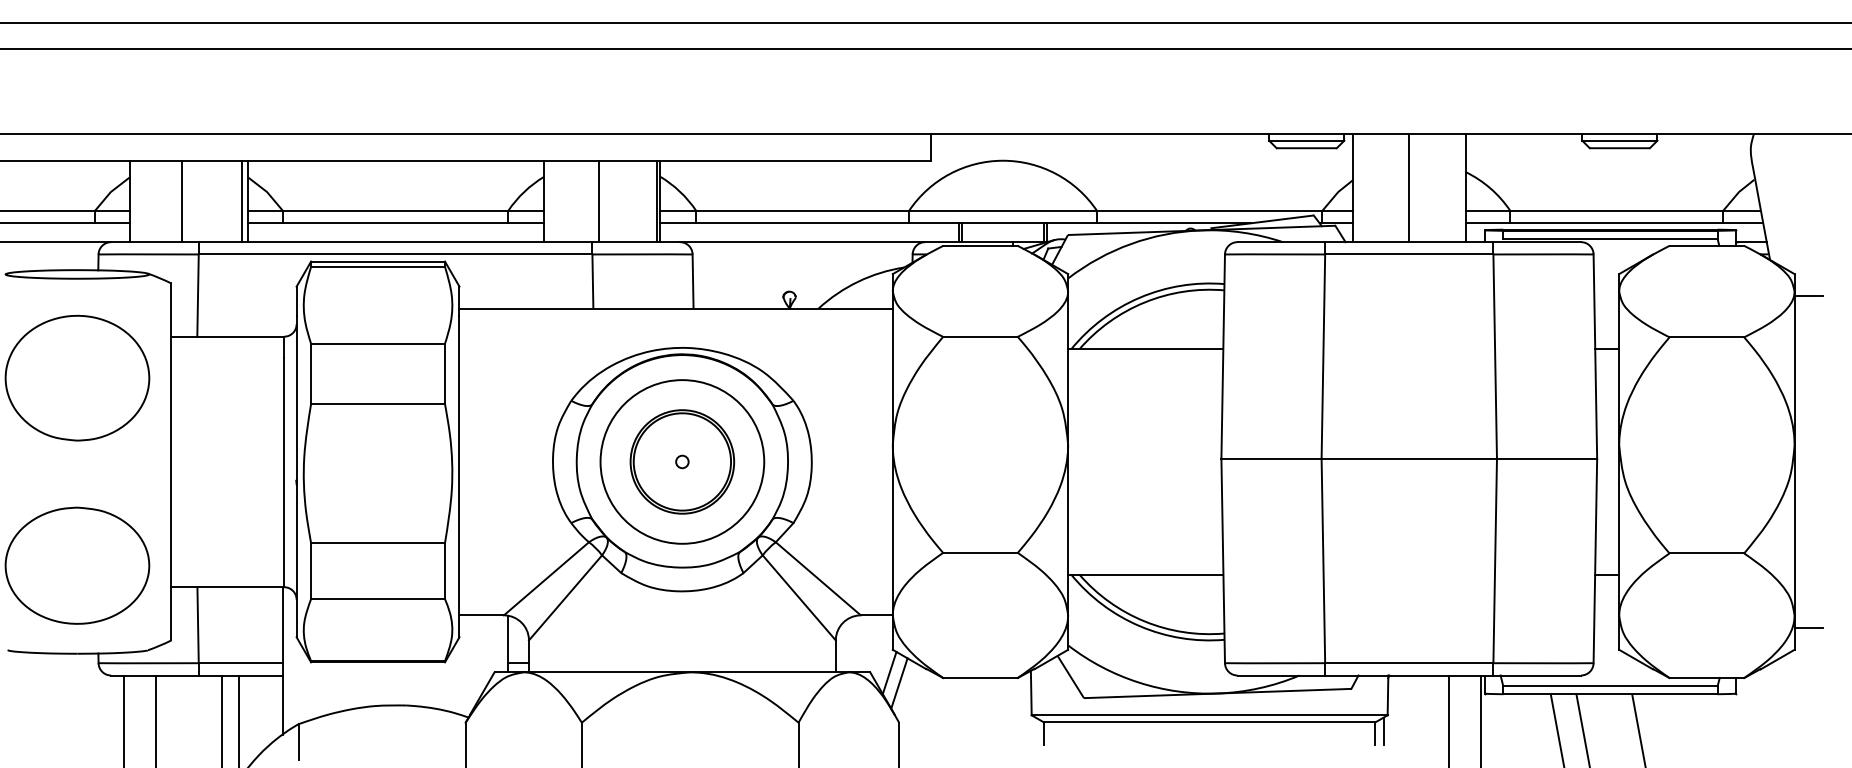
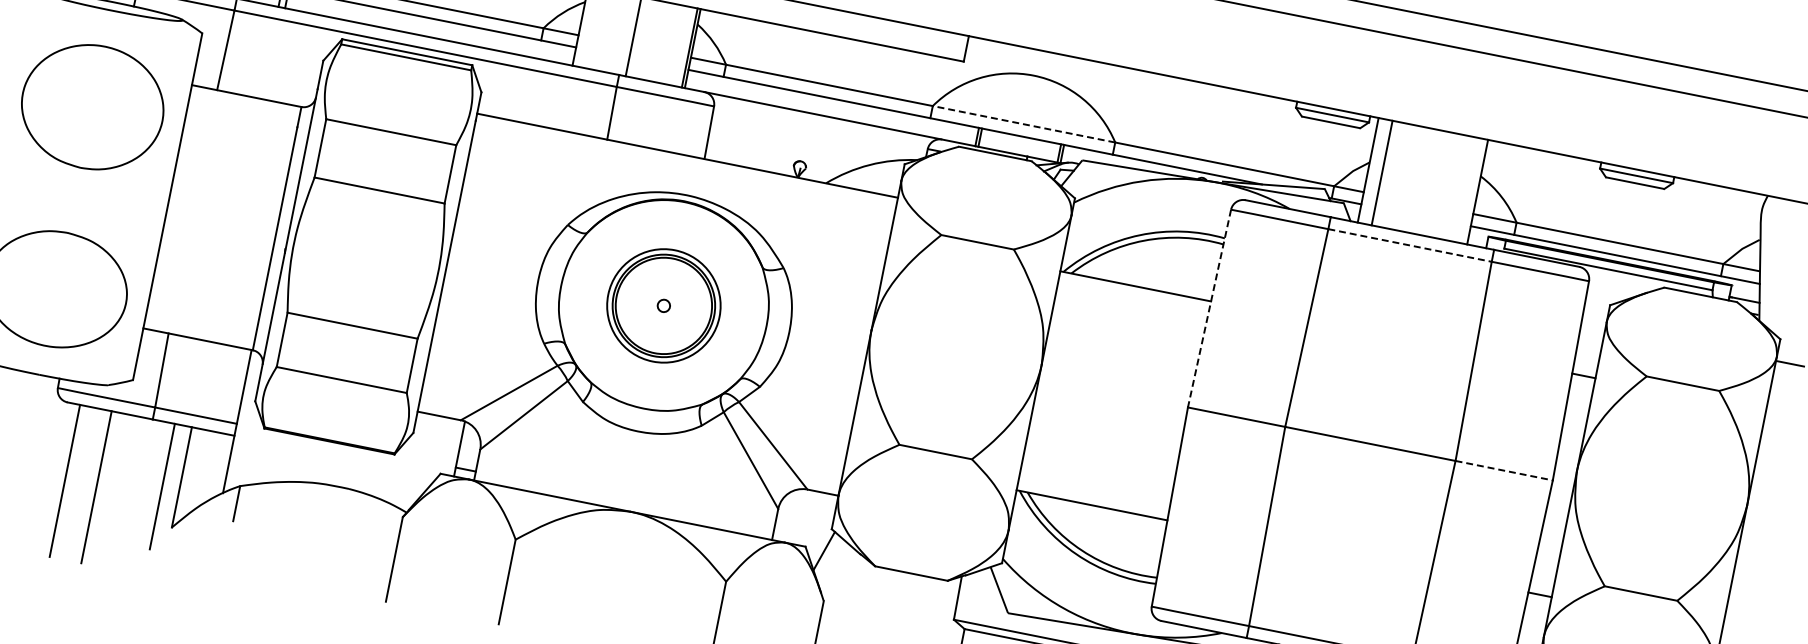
line: (1409, 188) -> (1382, 173), moved
line: (1003, 210) -> (1024, 124), solid -> dashed
line: (1409, 254) -> (1410, 245), solid -> dashed
line: (1223, 357) -> (1209, 309), solid -> dashed
line: (1547, 458) -> (1504, 470), solid -> dashed
circle: (682, 461) -> (664, 305), size x0.7
line: (899, 683) -> (831, 563), removed

